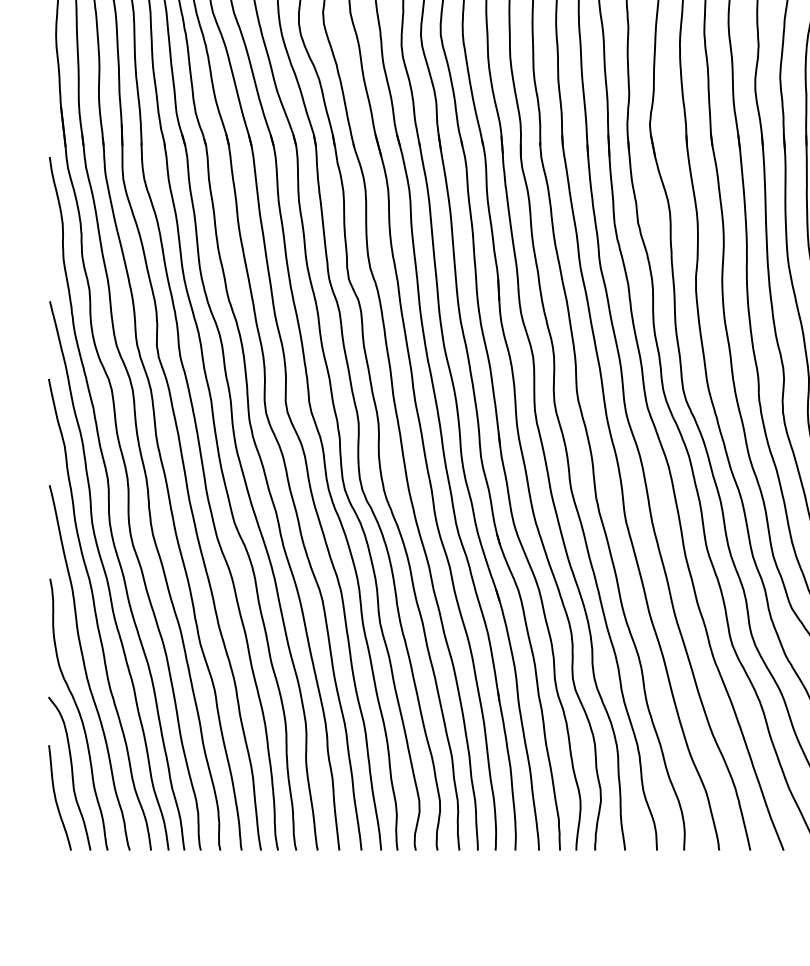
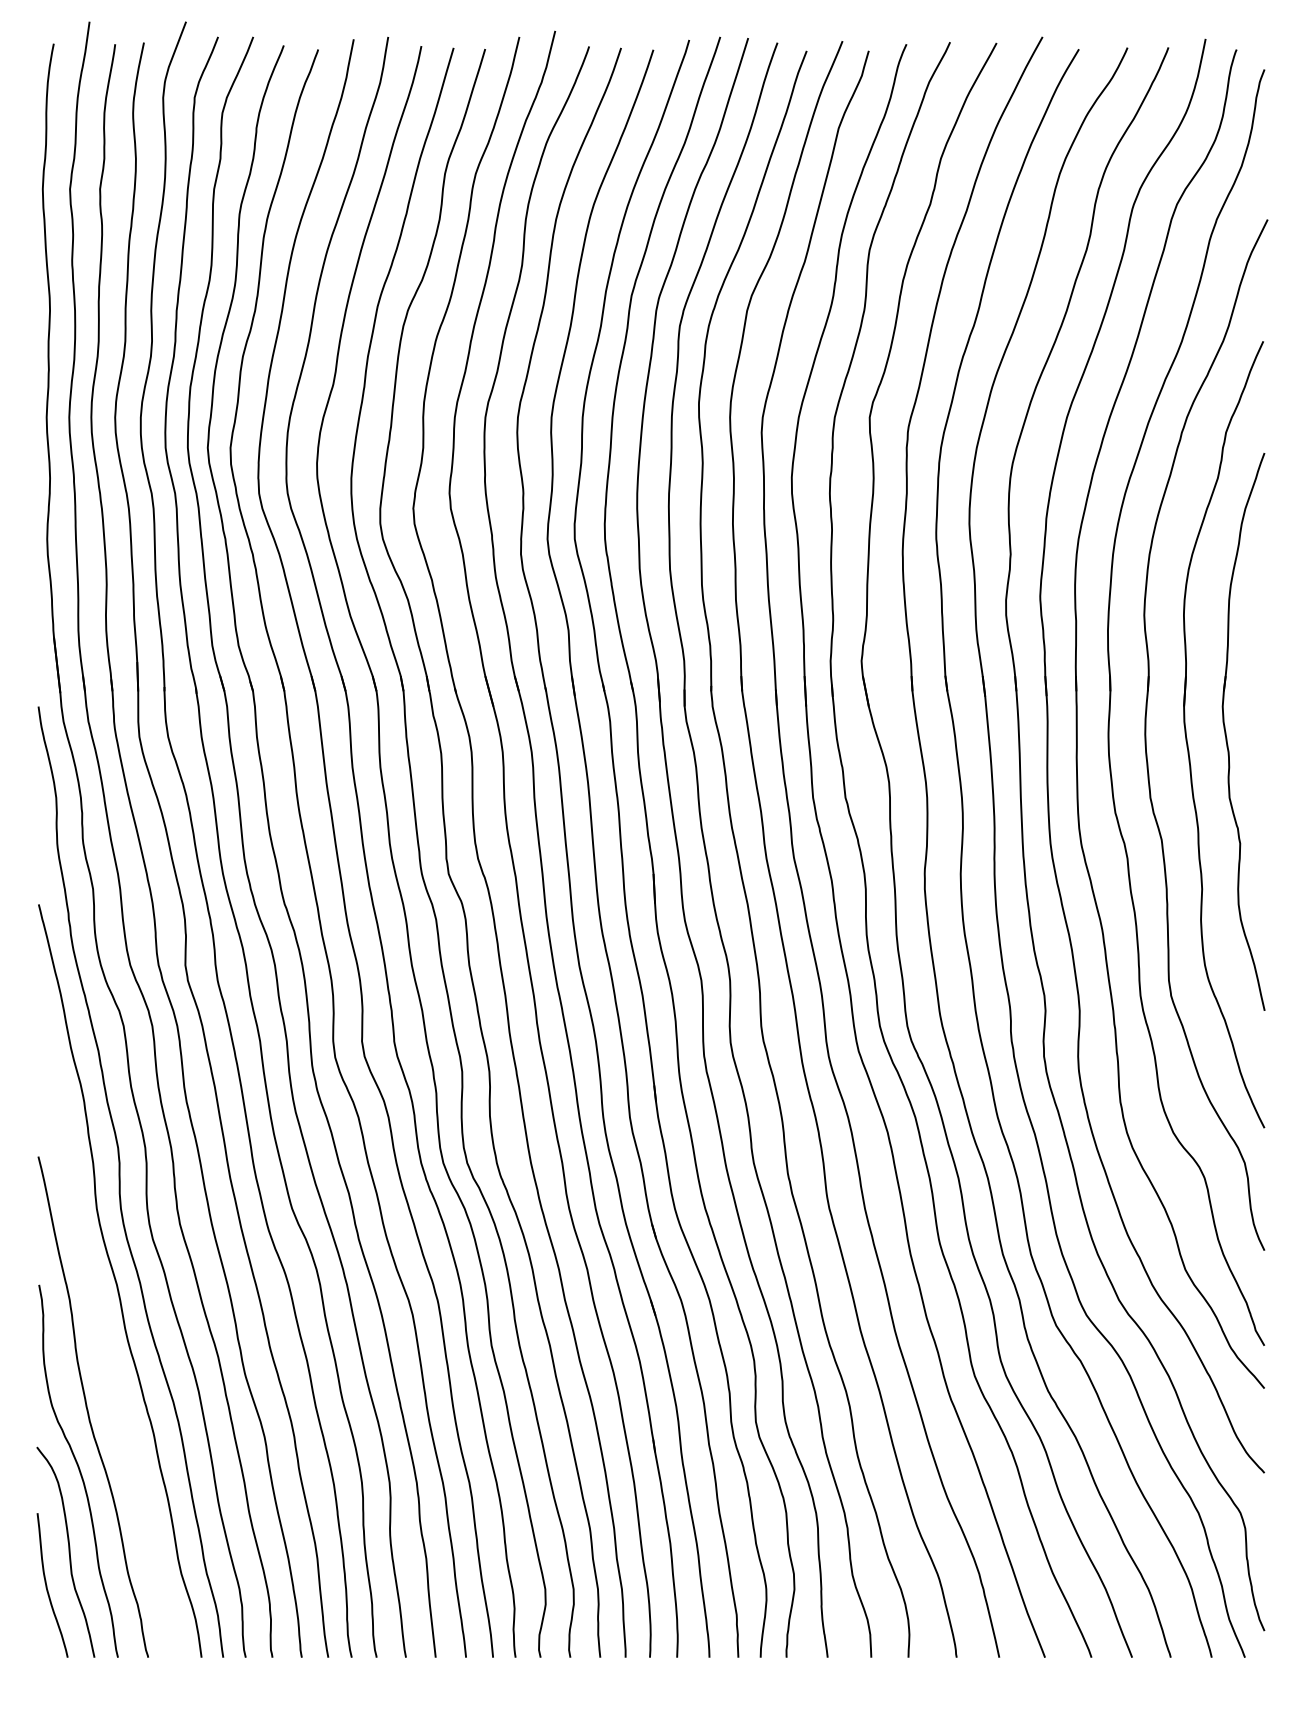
curve: (97, 616) -> (103, 1336), removed

